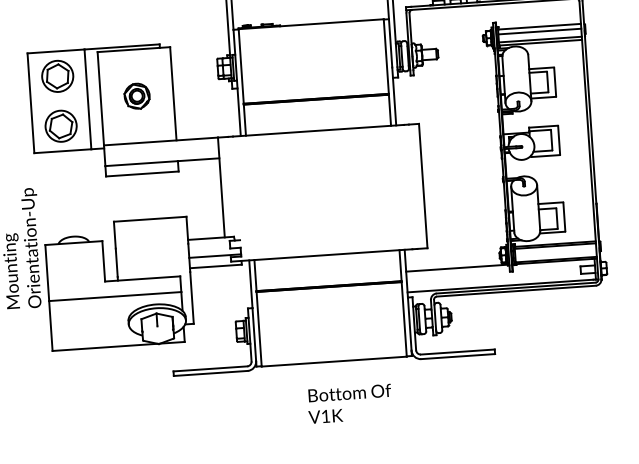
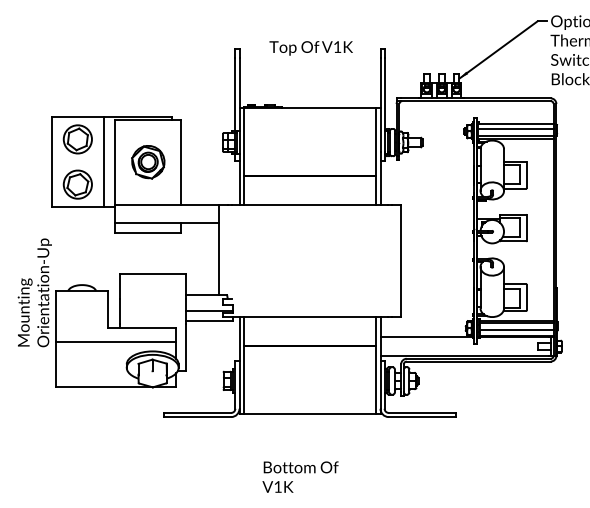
part: (137, 96) -> (148, 162), size x1.43
line: (555, 254) -> (516, 330), added
text: (349, 403) -> (300, 476), moved

